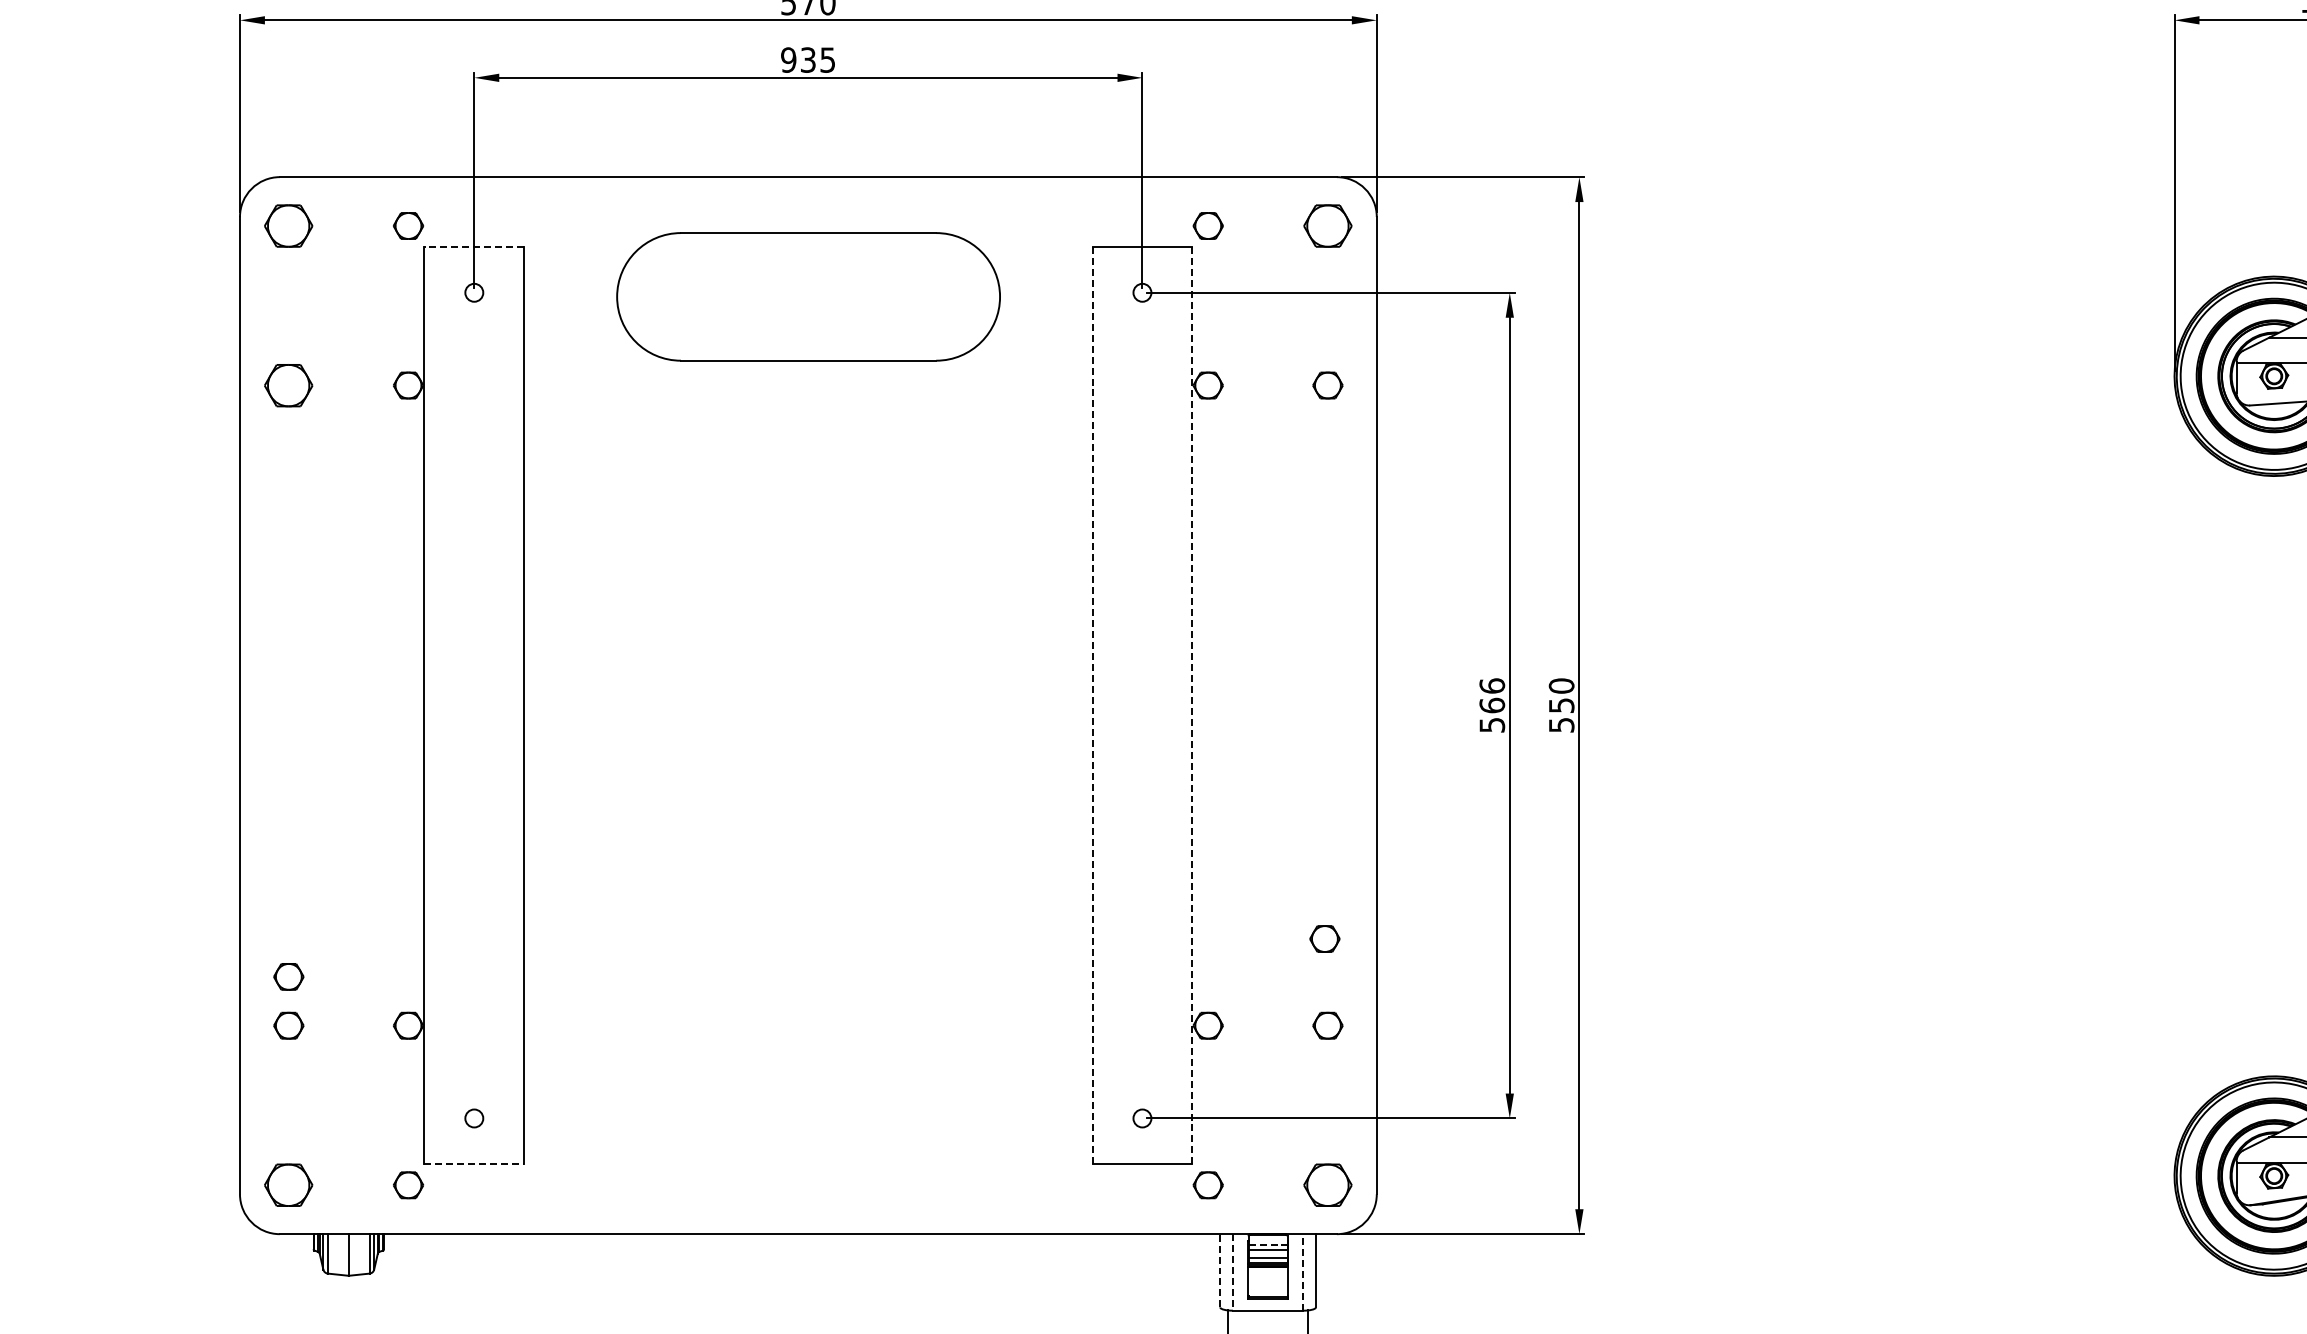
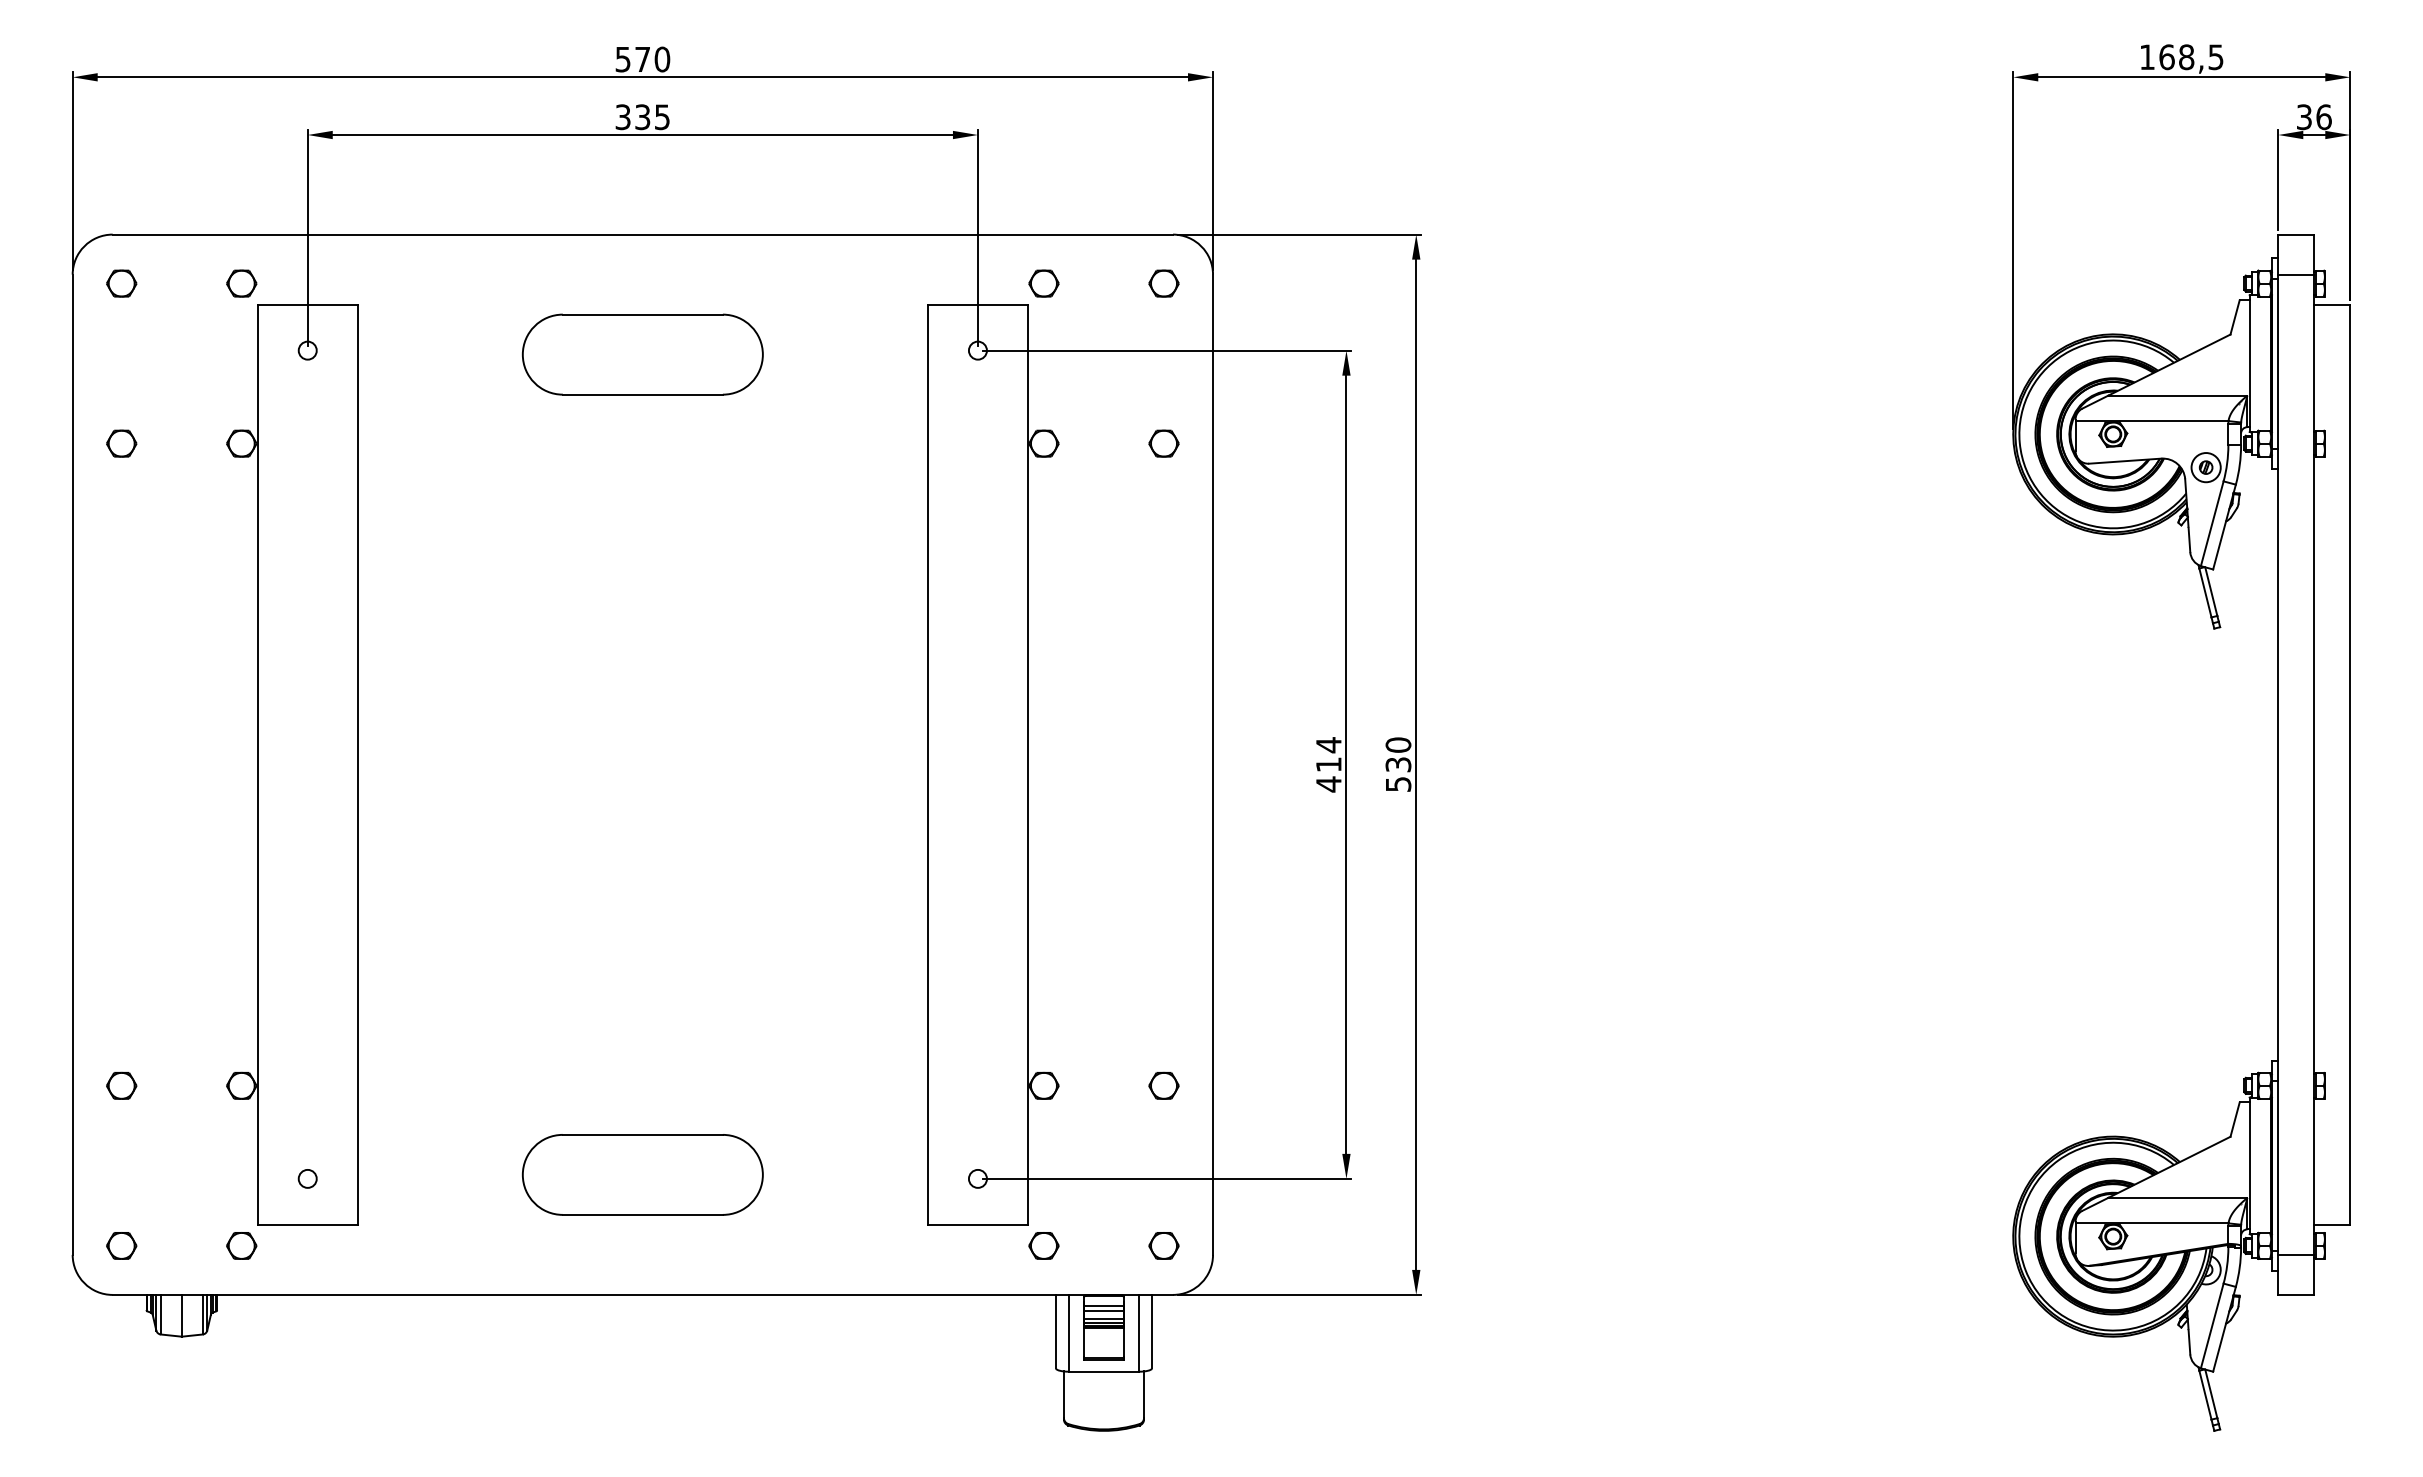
text: (788, 59) -> (622, 116), 935 -> 335
part: (288, 225) -> (121, 283), size x0.62
part: (1327, 225) -> (1163, 283), size x0.62
line: (474, 246) -> (307, 304), dashed -> solid
part: (808, 296) -> (642, 354), size x0.62
part: (288, 385) -> (121, 443), size x0.62
line: (1191, 705) -> (1027, 764), dashed -> solid
text: (1491, 705) -> (1328, 764), 566 -> 414
text: (1560, 705) -> (1397, 764), 550 -> 530
line: (1092, 706) -> (927, 765), dashed -> solid
part: (1324, 938) -> (1160, 998), removed
part: (288, 976) -> (121, 1036), removed
part: (808, 1114) -> (642, 1174), added
line: (475, 1163) -> (308, 1224), dashed -> solid
part: (288, 1184) -> (121, 1245), size x0.62
part: (1327, 1184) -> (1163, 1245), size x0.62
line: (1267, 1244) -> (1103, 1305), dashed -> solid
line: (1219, 1270) -> (1055, 1331), dashed -> solid
line: (1303, 1271) -> (1139, 1332), dashed -> solid
line: (1232, 1272) -> (1068, 1333), dashed -> solid

